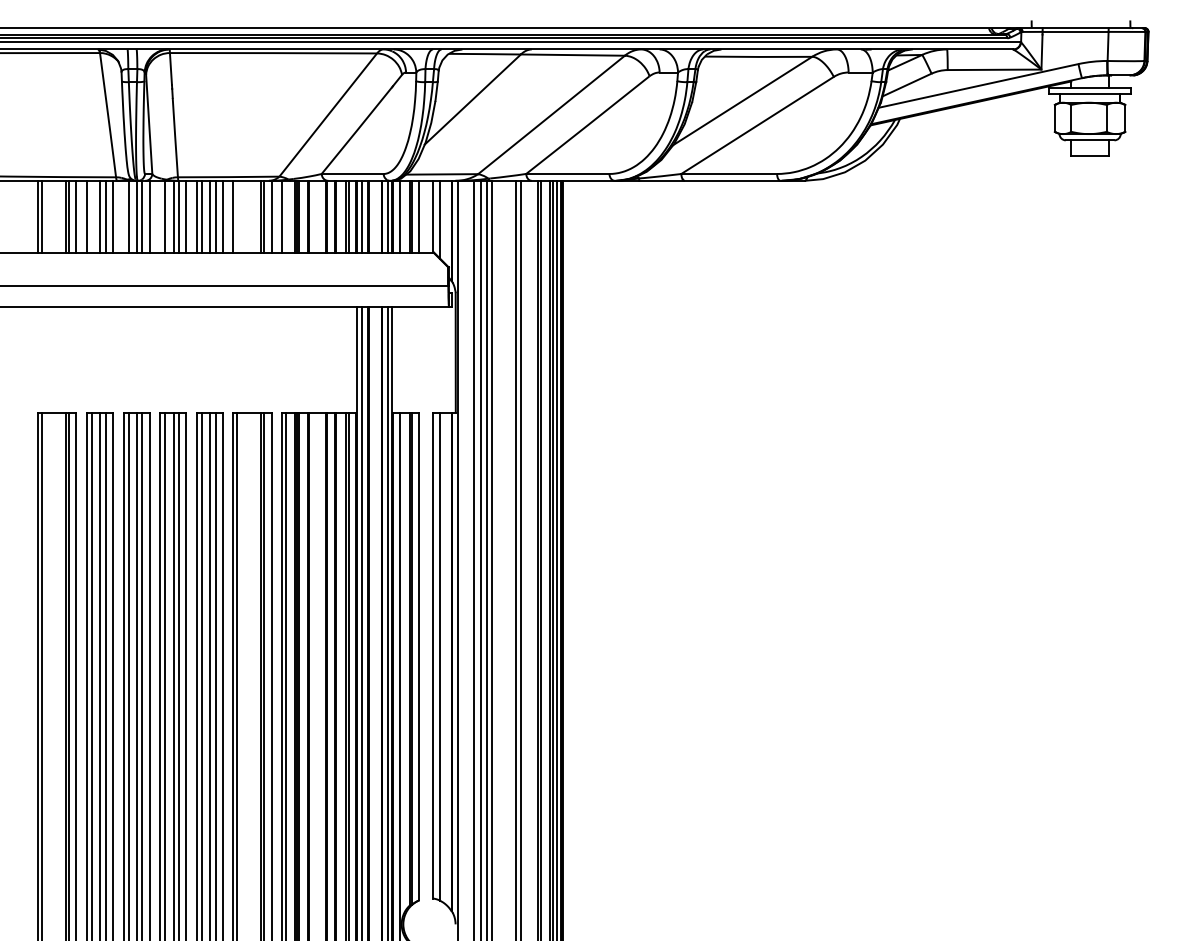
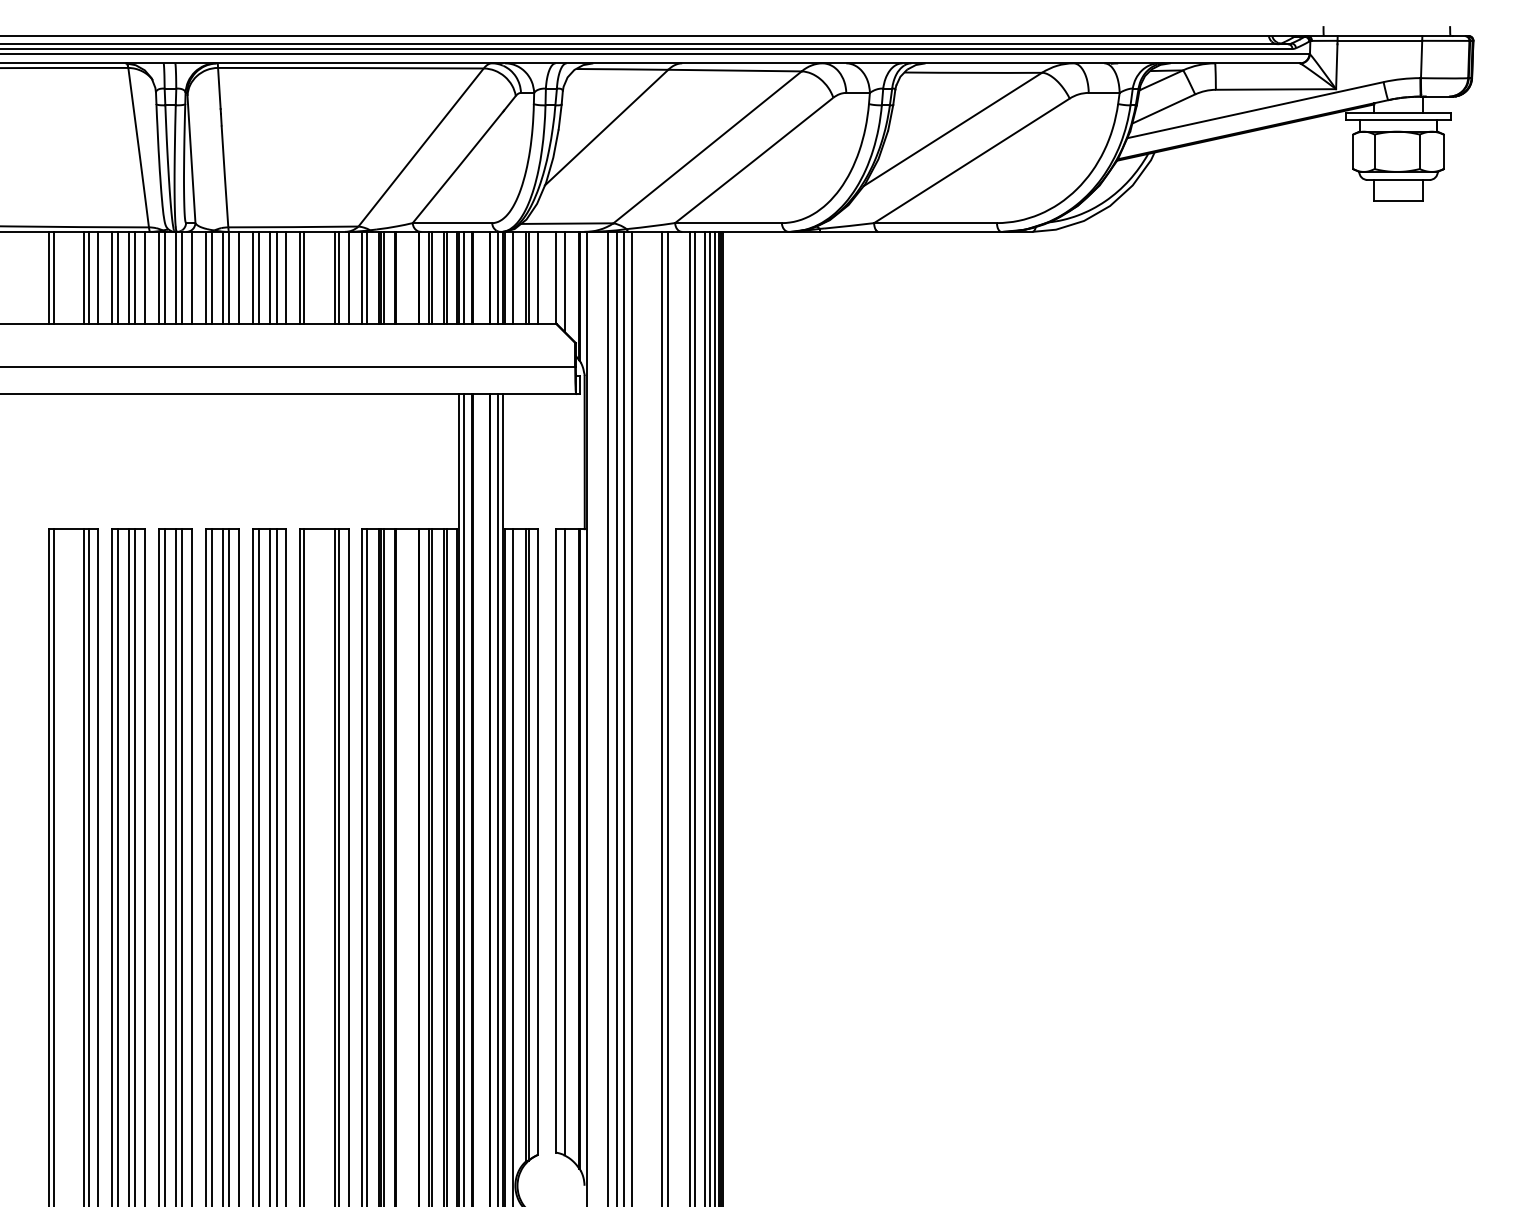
line: (92, 216) -> (118, 277), added
line: (123, 216) -> (158, 277), added
line: (160, 216) -> (205, 277), added
line: (237, 216) -> (304, 277), added
line: (285, 216) -> (366, 277), added

